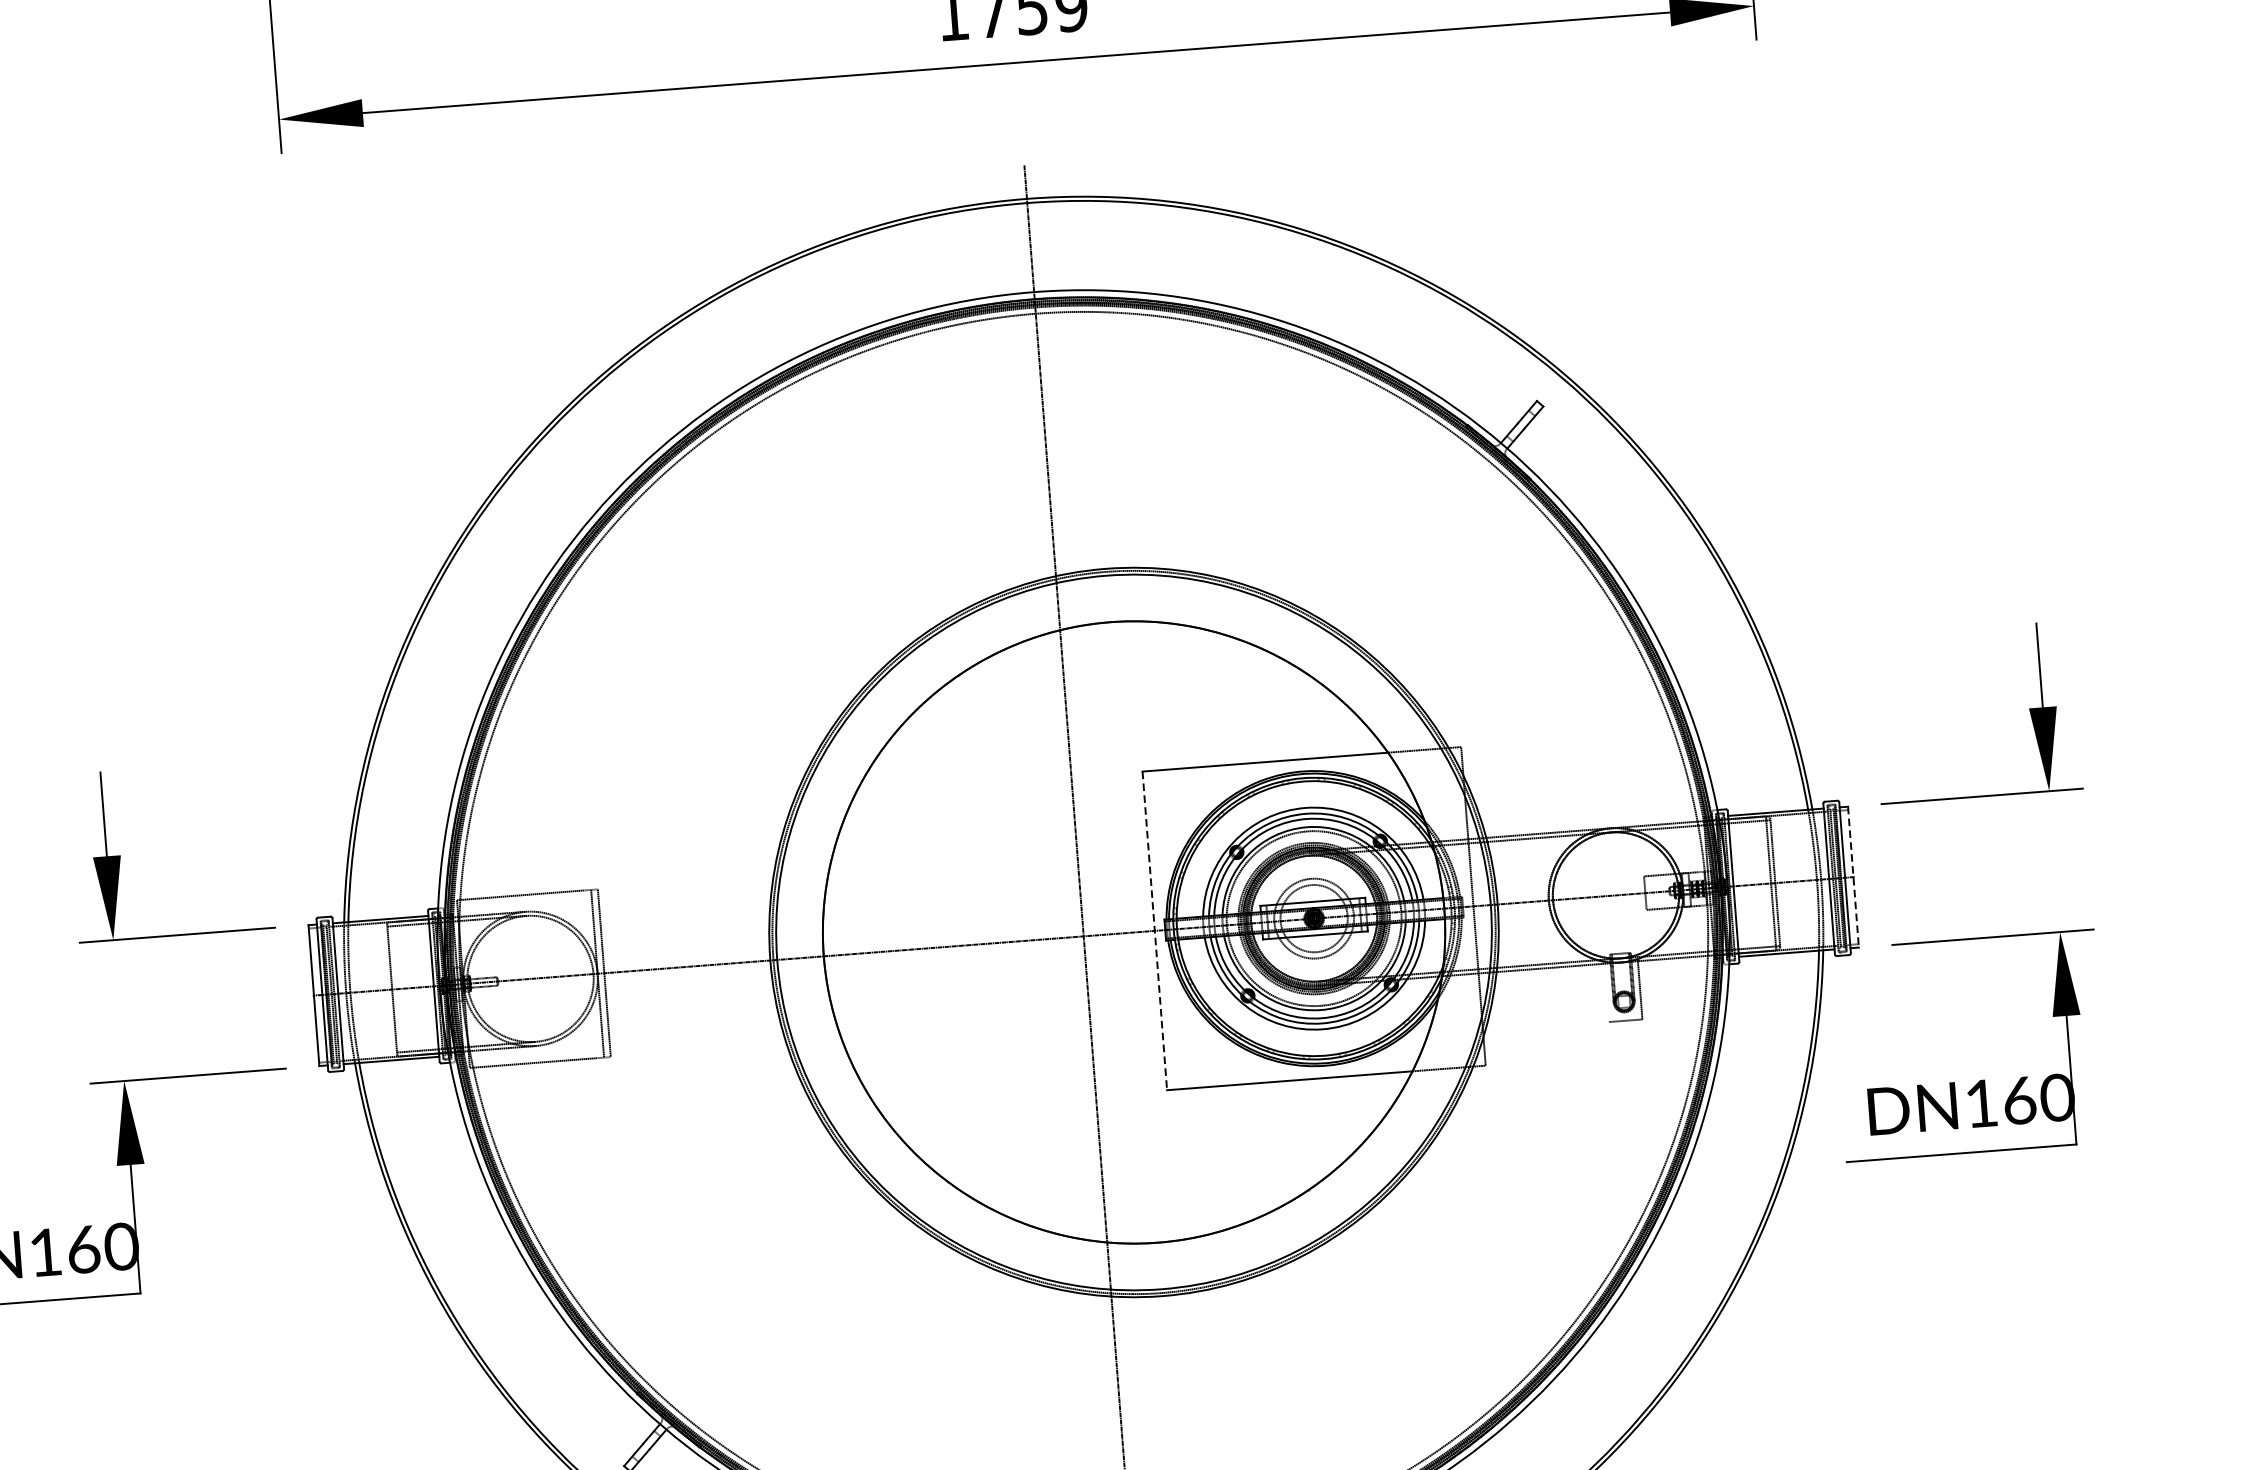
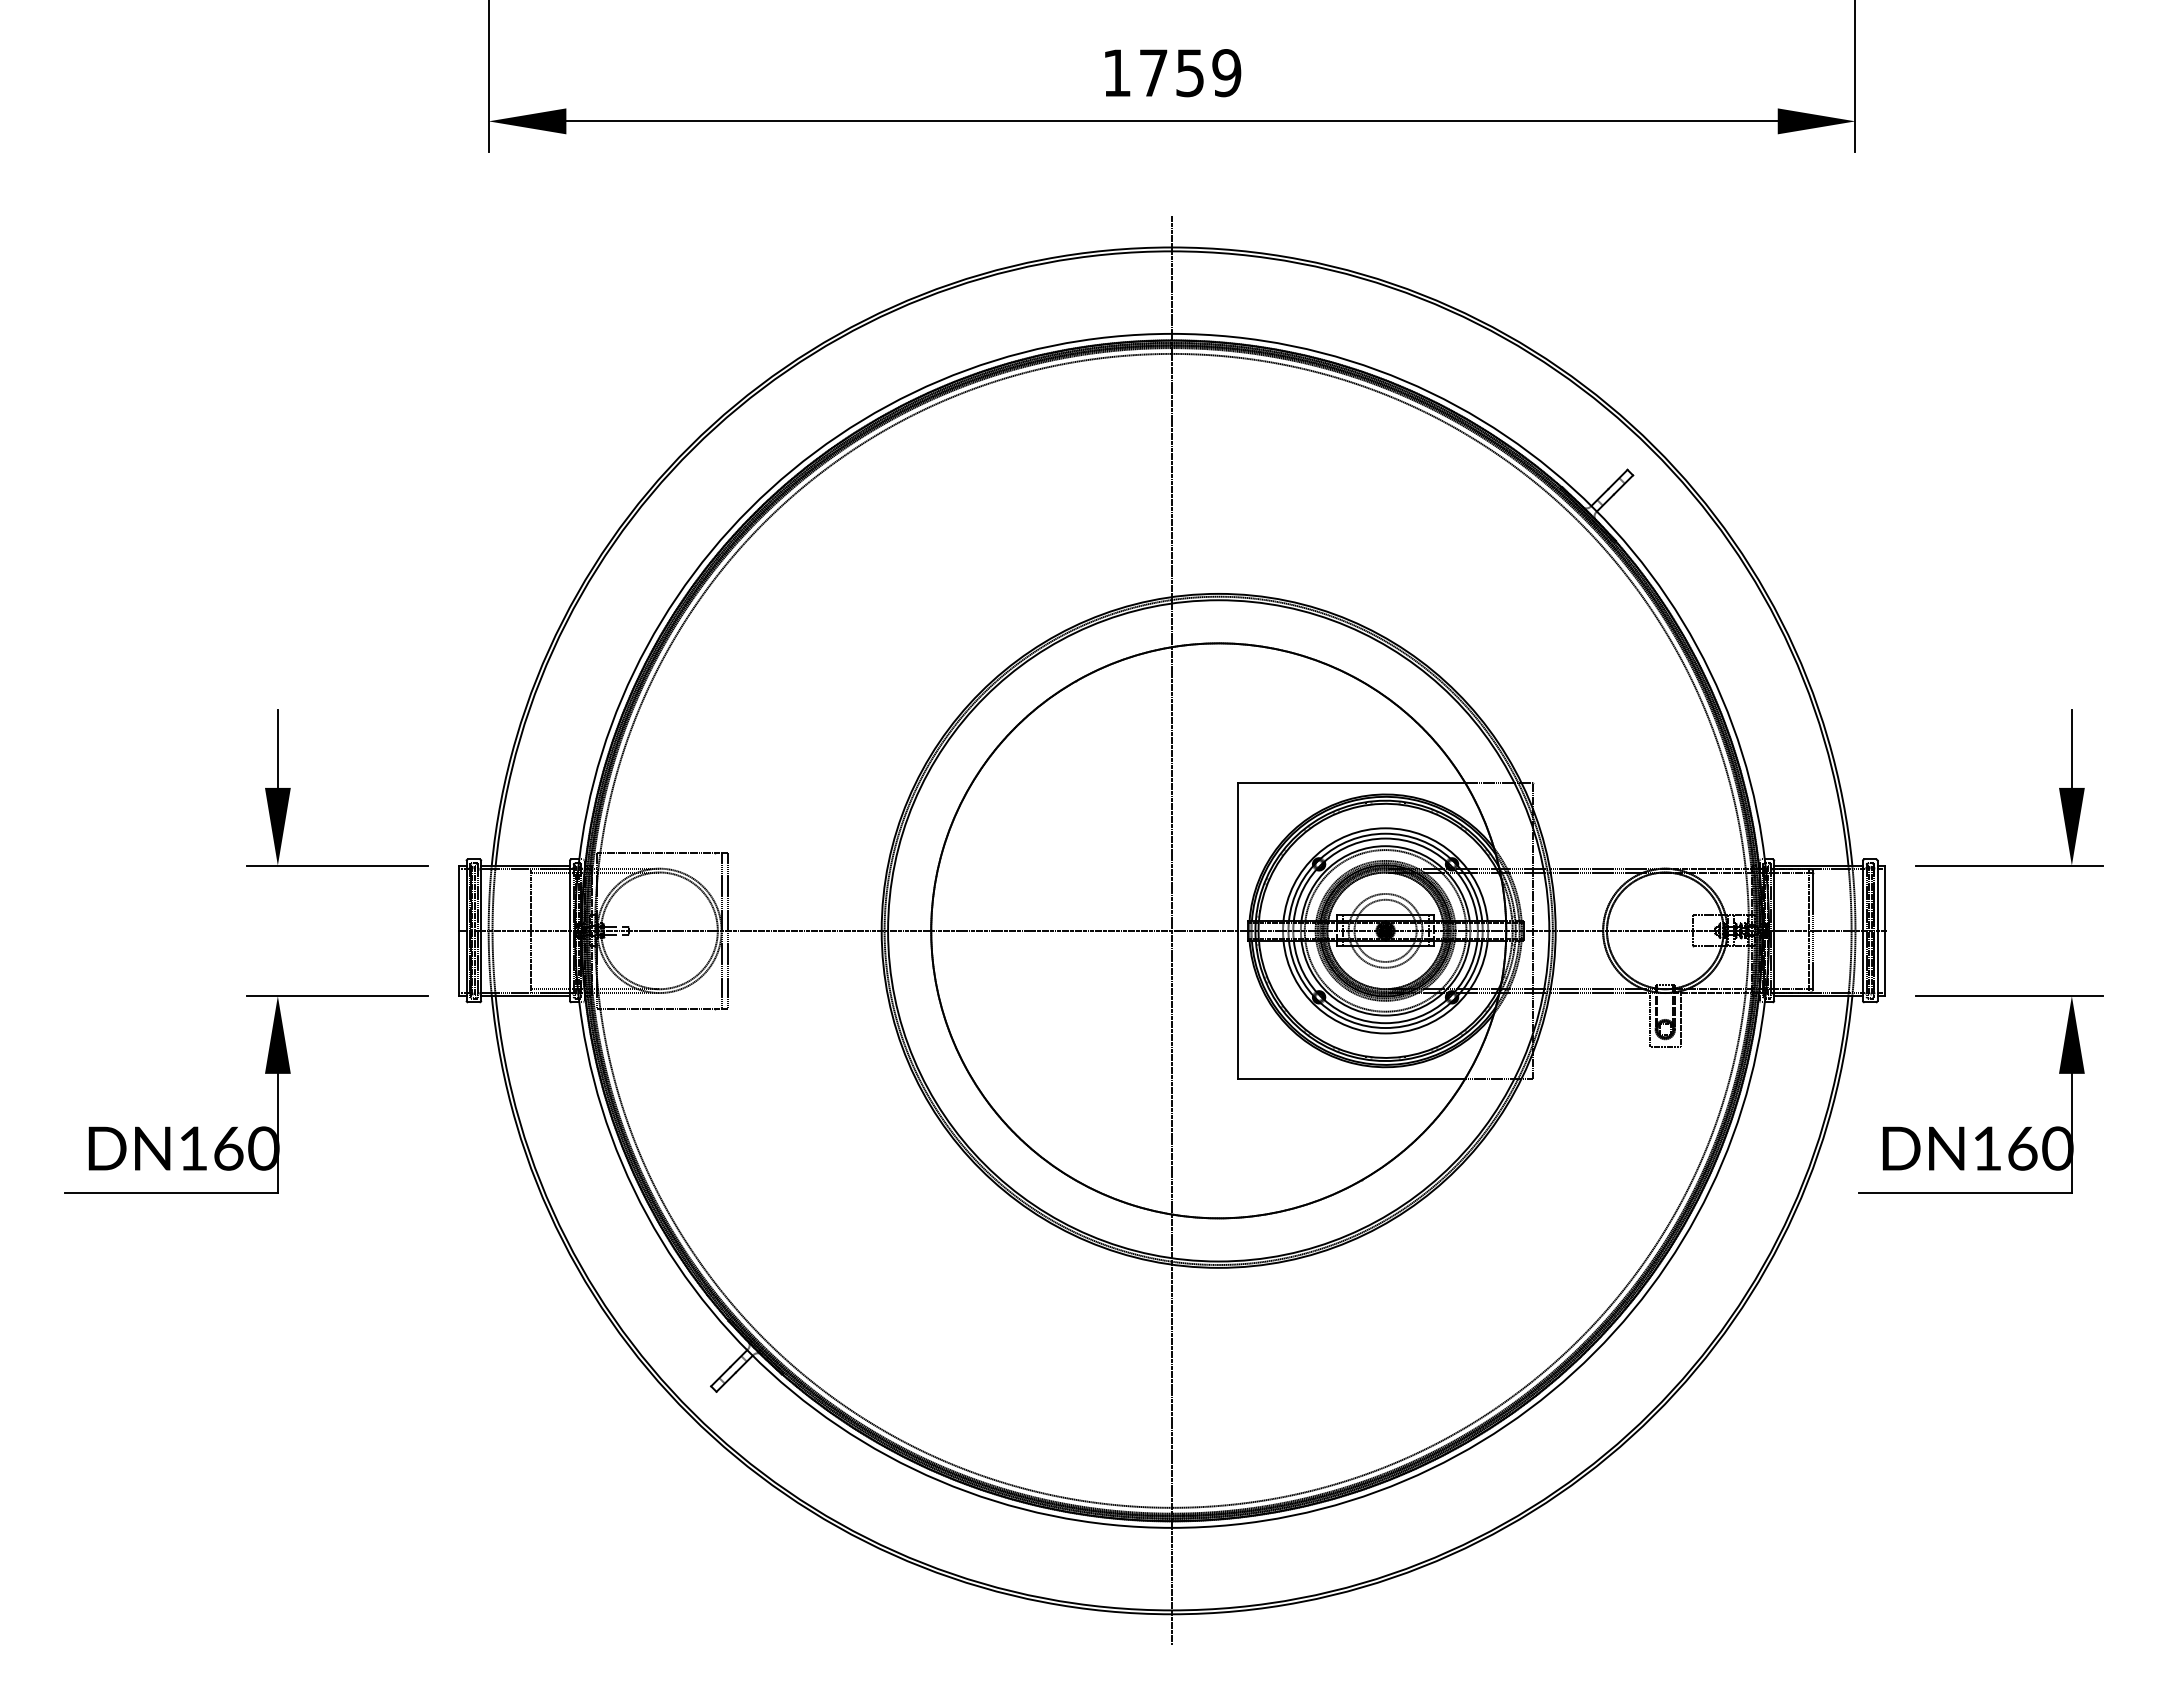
line: (1853, 877) -> (1885, 931), dashed -> solid
line: (1154, 930) -> (1237, 930), dashed -> solid
line: (1606, 992) -> (1649, 1019), added

